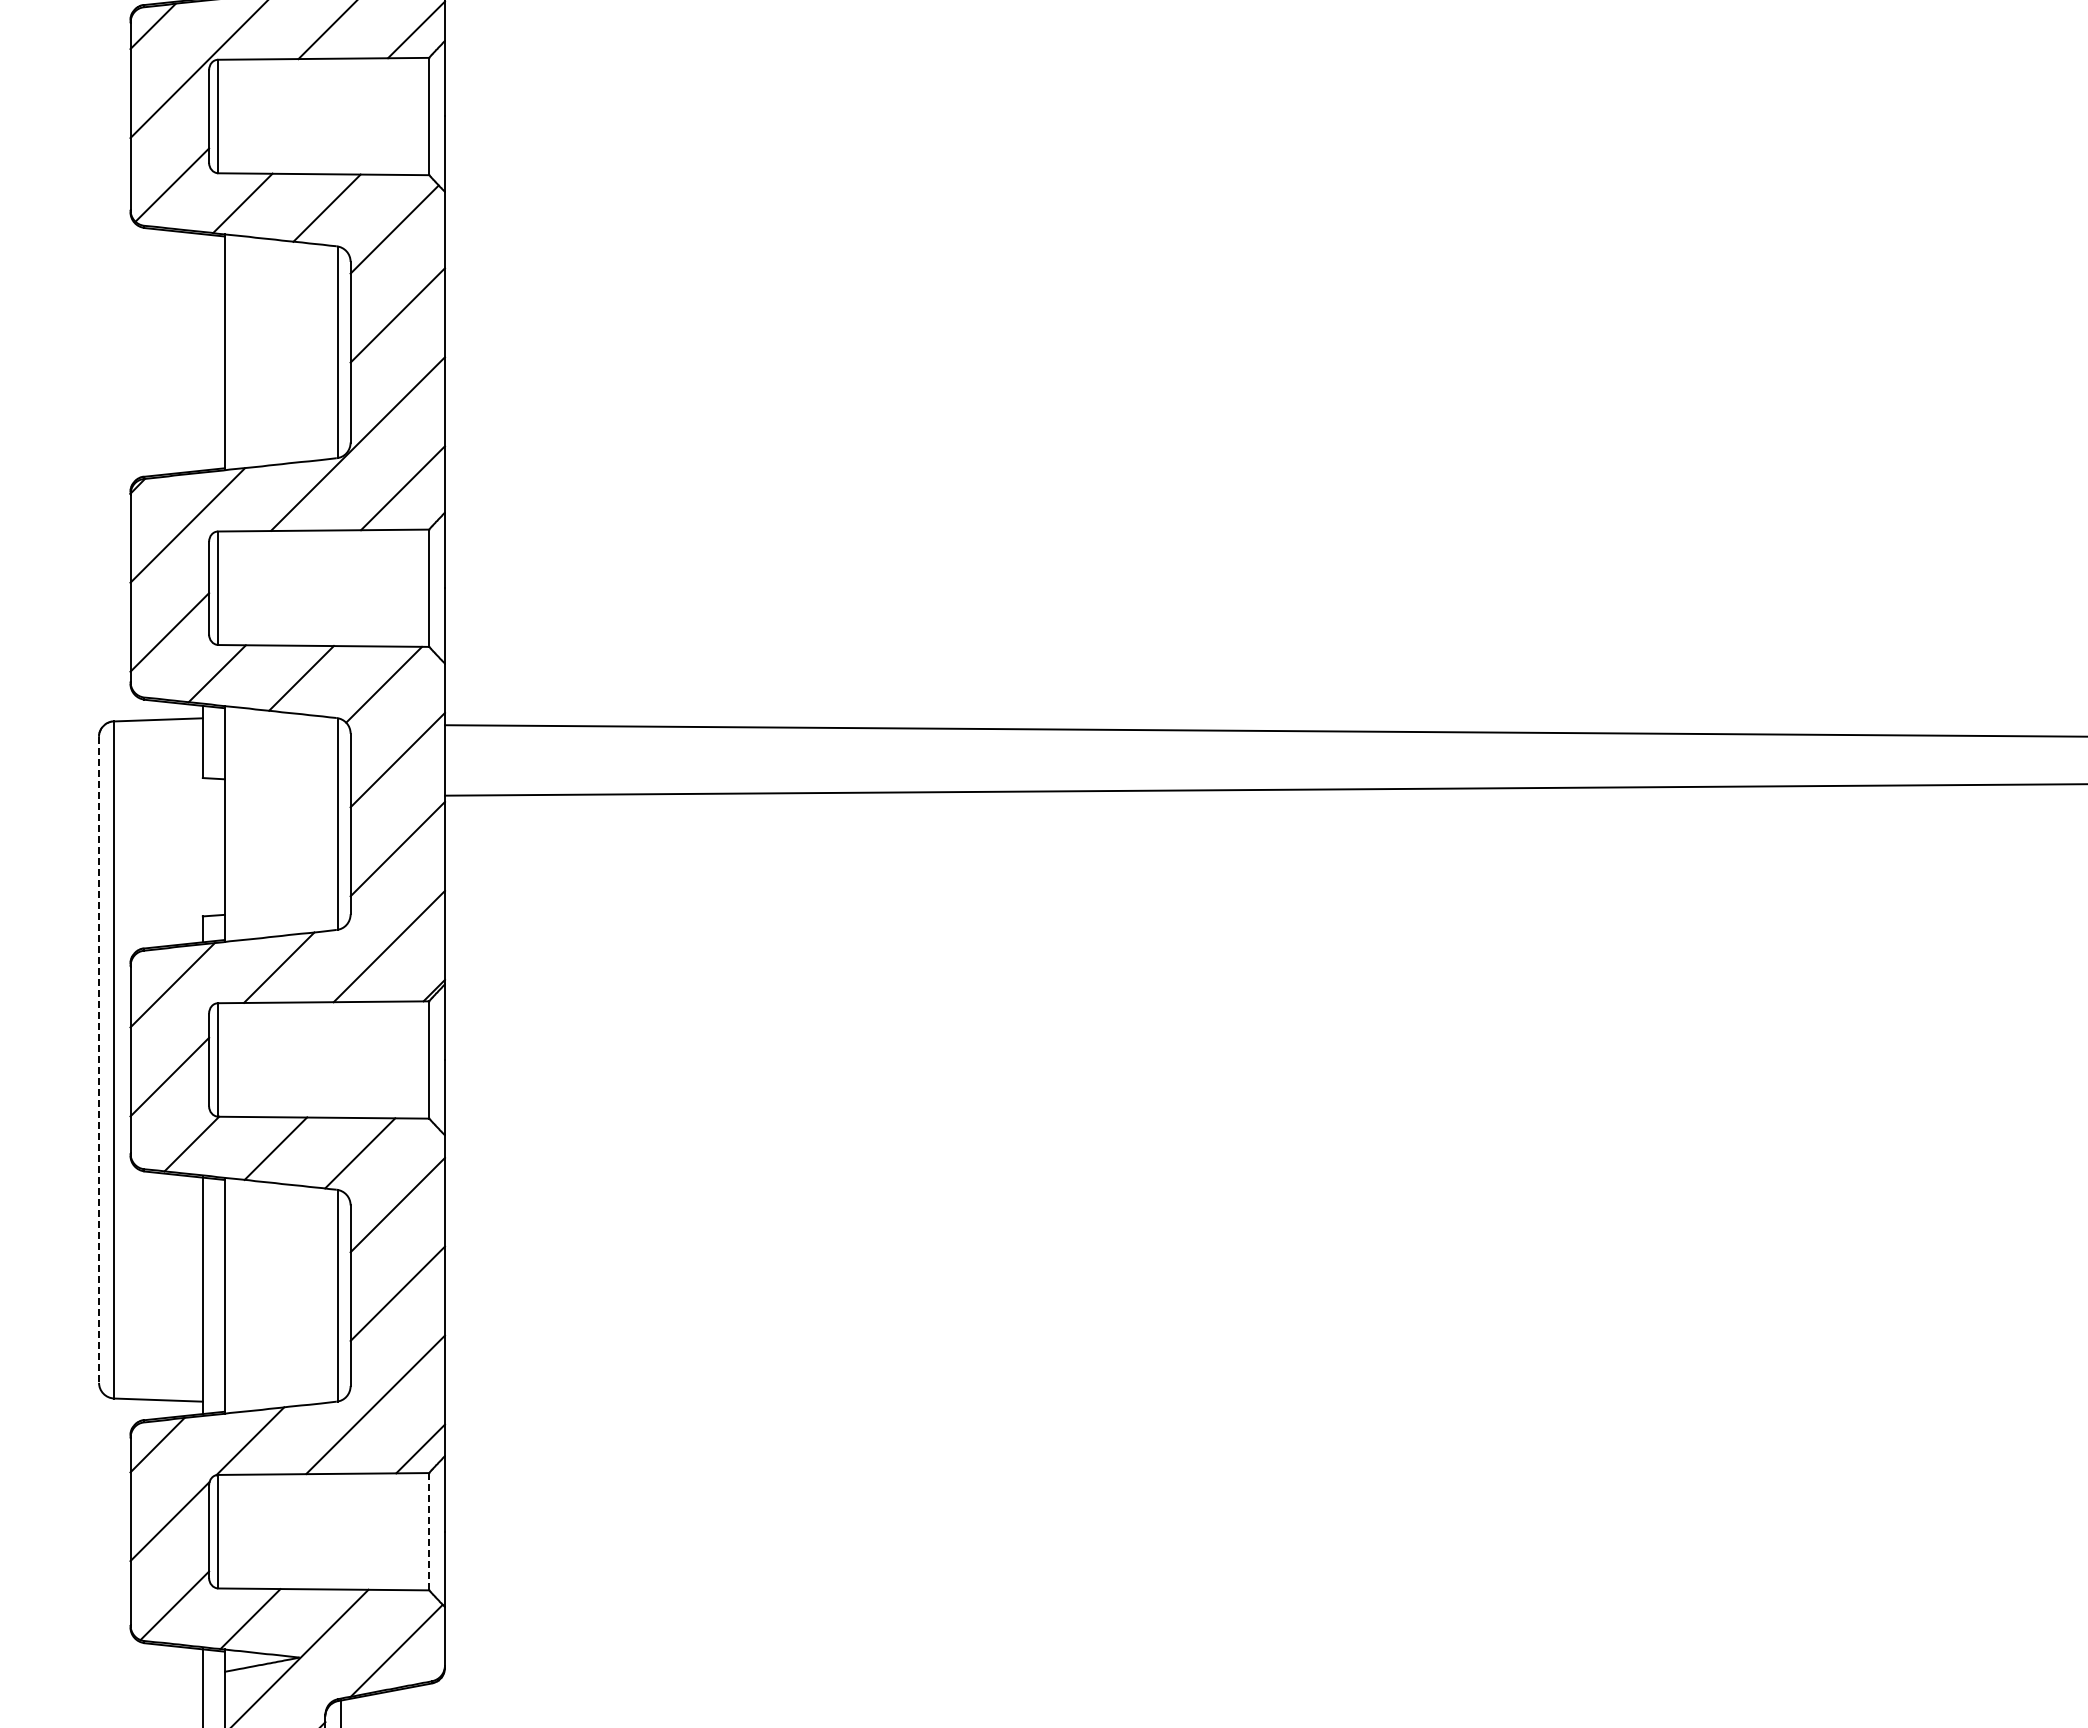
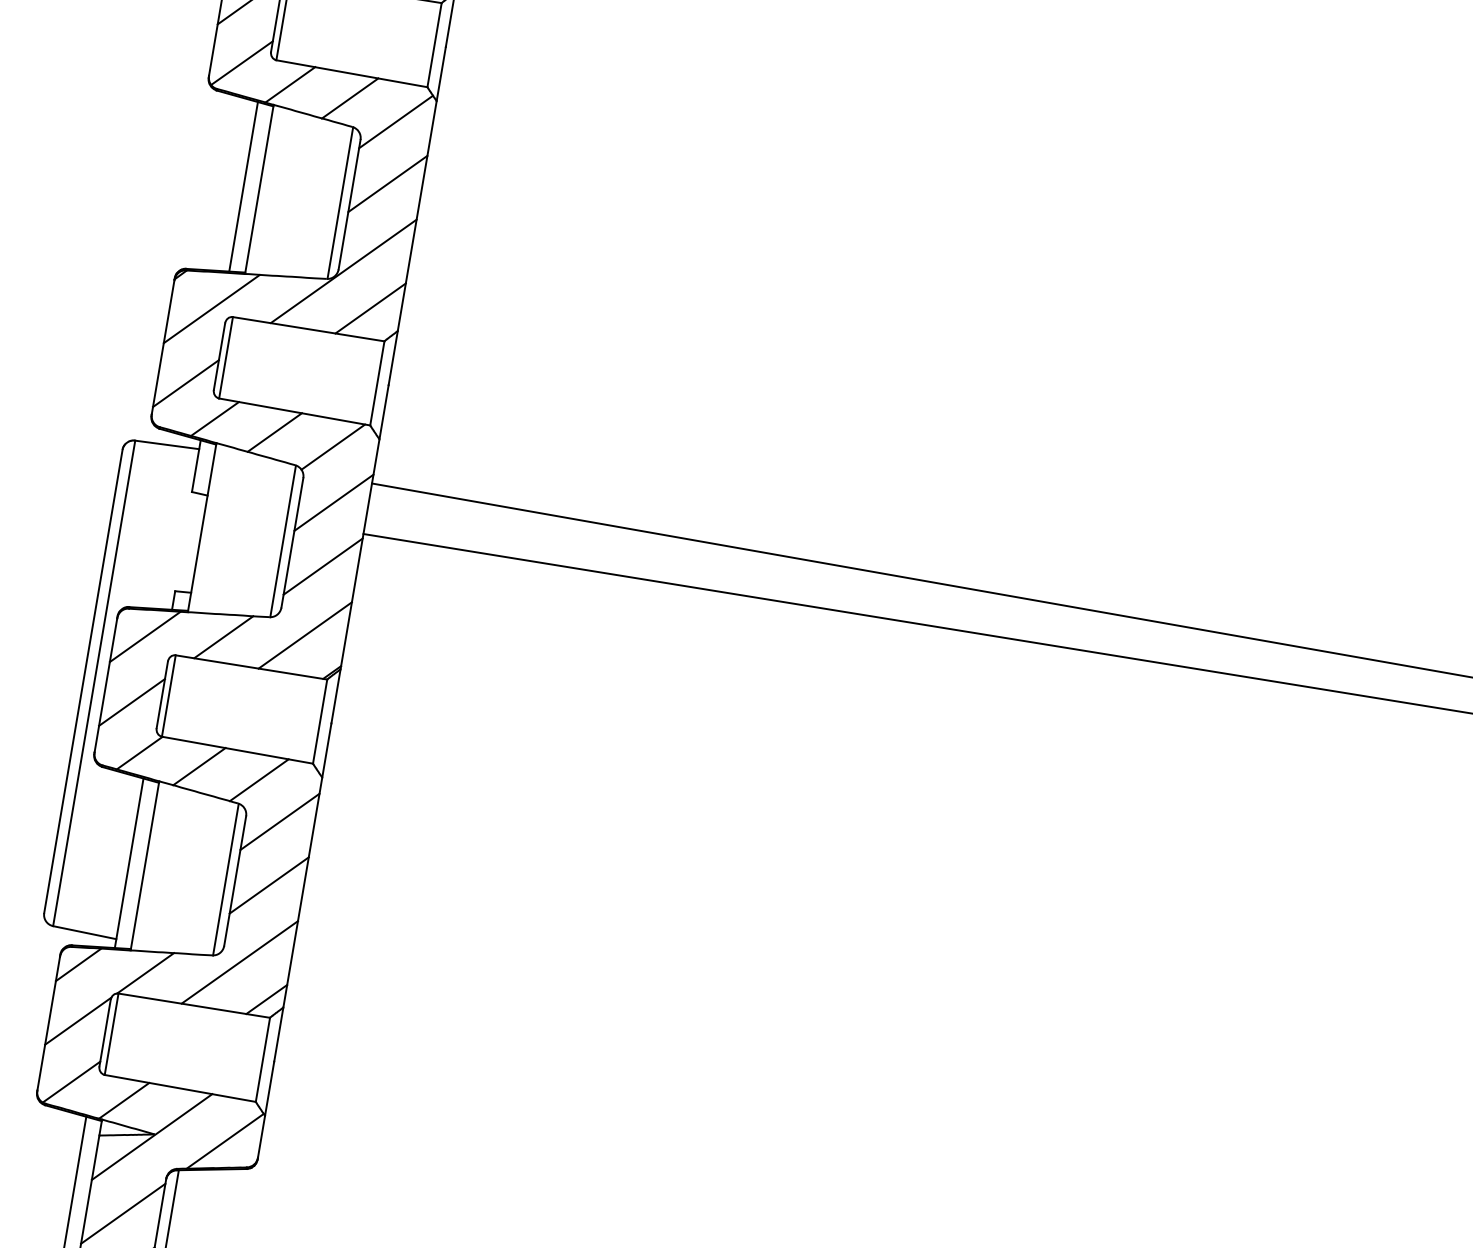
line: (202, 352) -> (243, 186), added
line: (99, 1059) -> (83, 681), dashed -> solid
line: (429, 1531) -> (263, 1059), dashed -> solid

